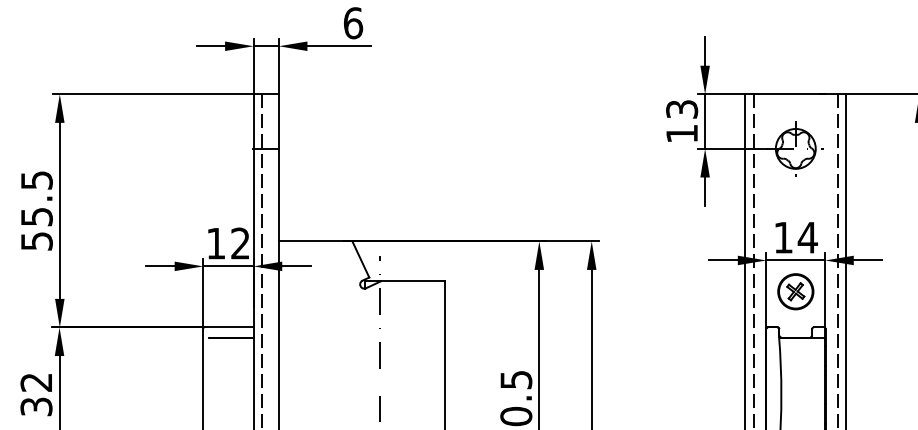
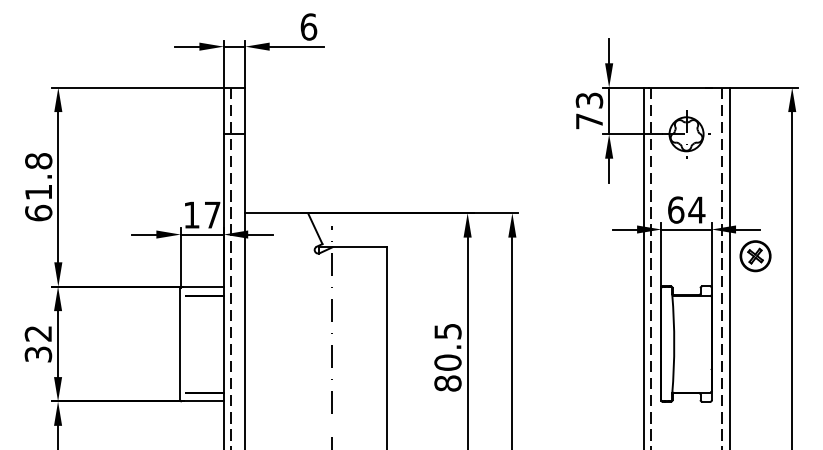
text: (682, 133) -> (589, 121), 13 -> 73
text: (36, 211) -> (38, 187), 55.5 -> 61.8
text: (784, 237) -> (676, 209), 14 -> 64
text: (240, 242) -> (212, 214), 12 -> 17
part: (795, 292) -> (755, 256), moved

